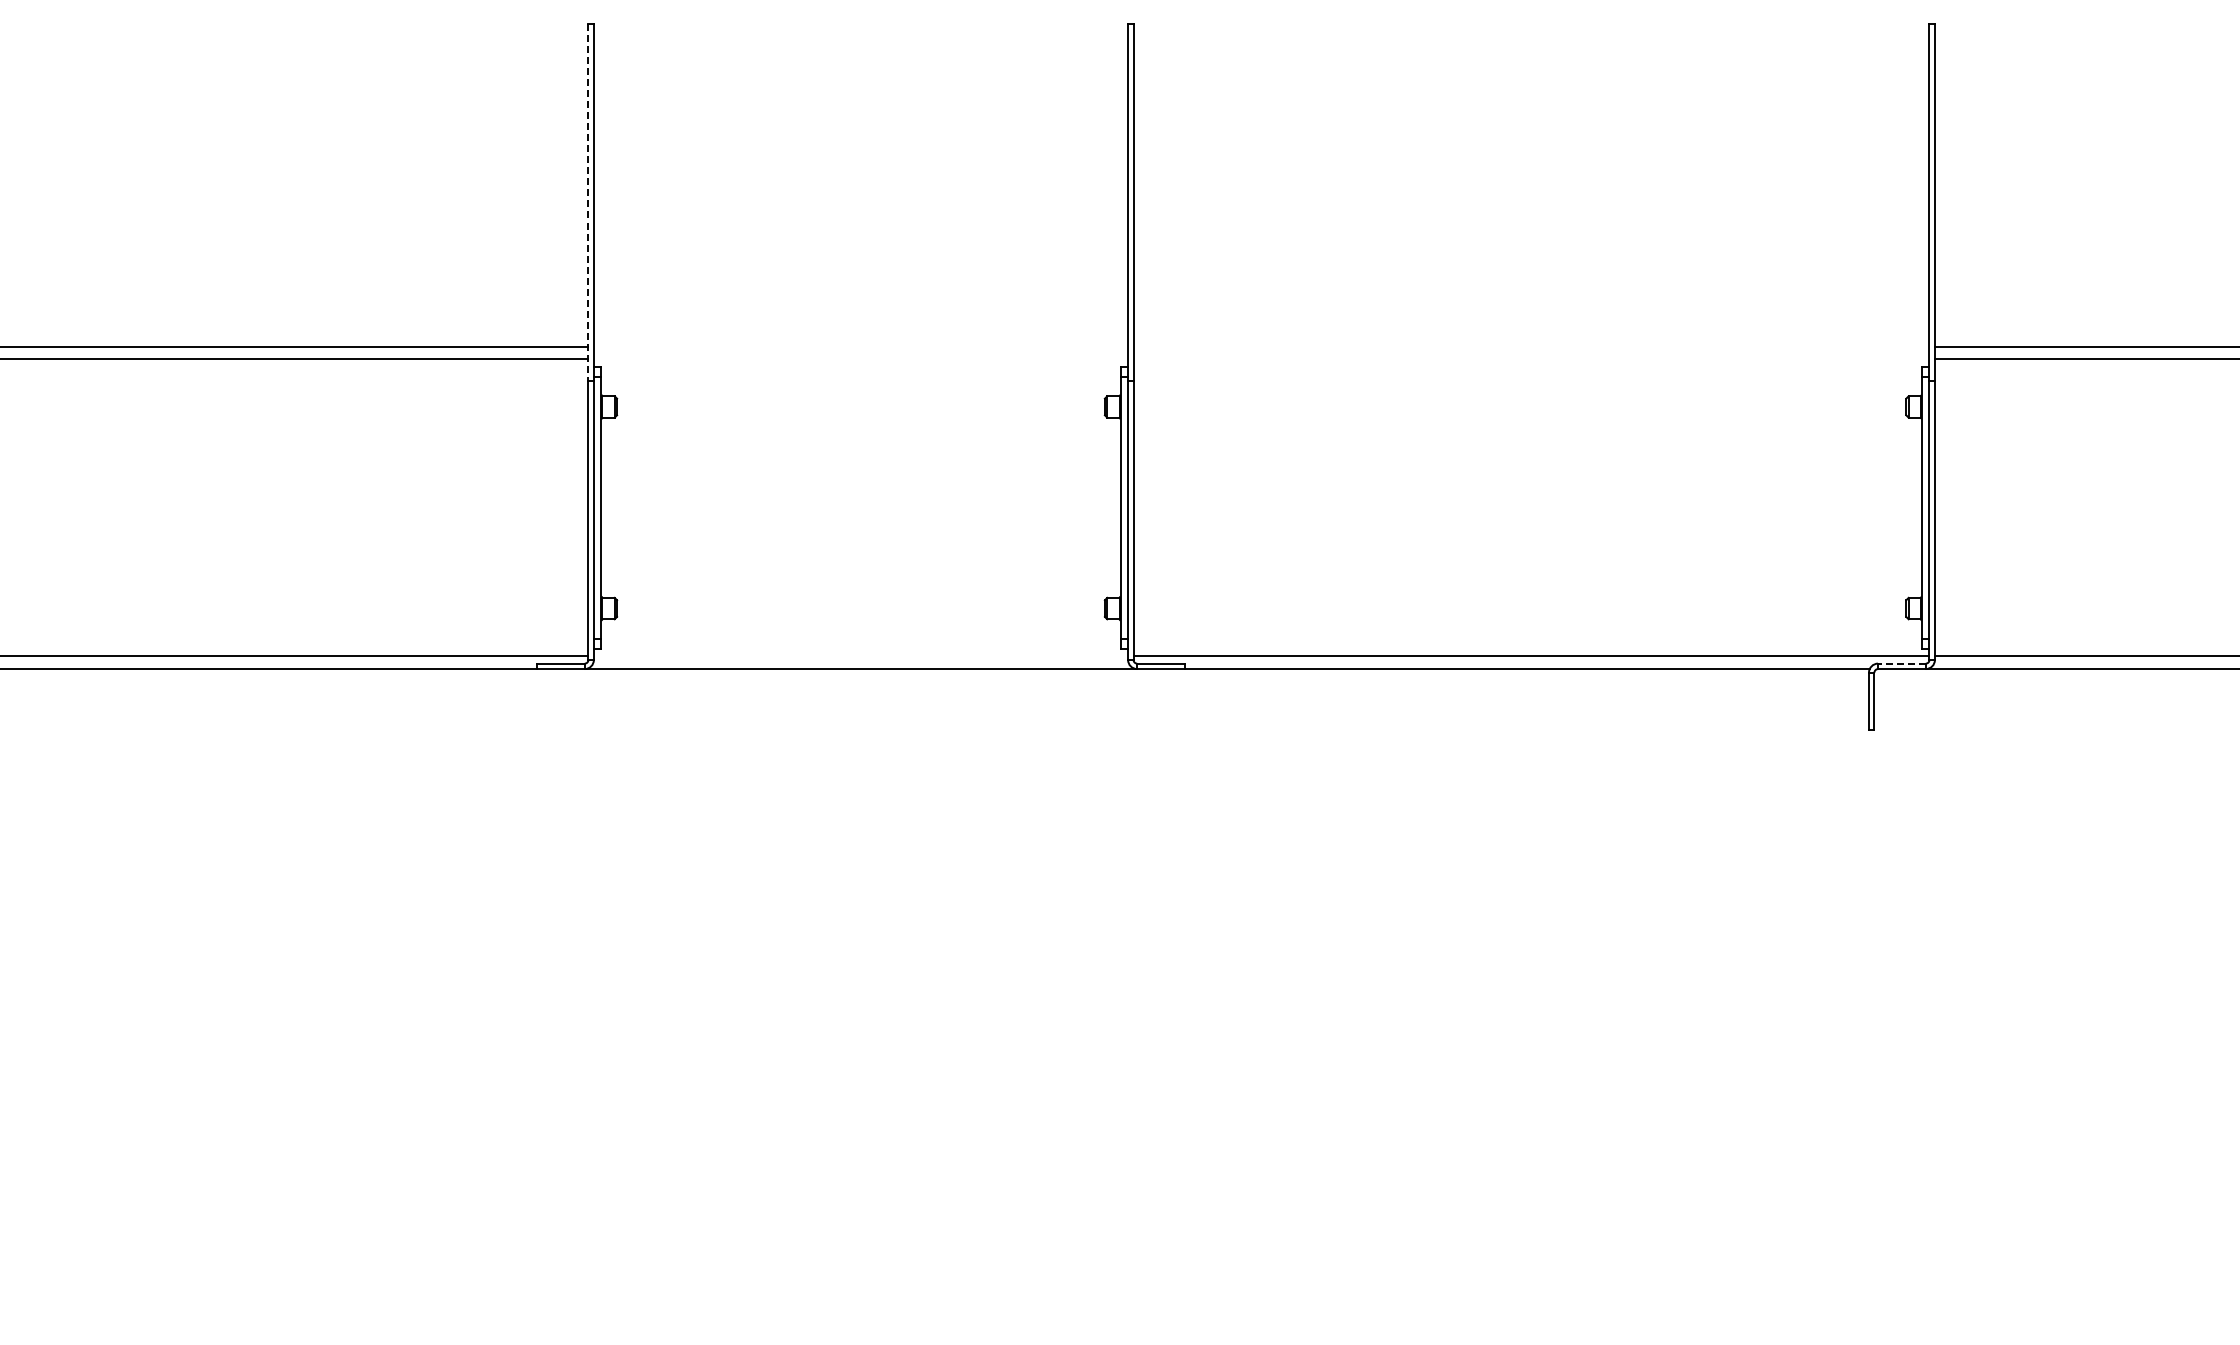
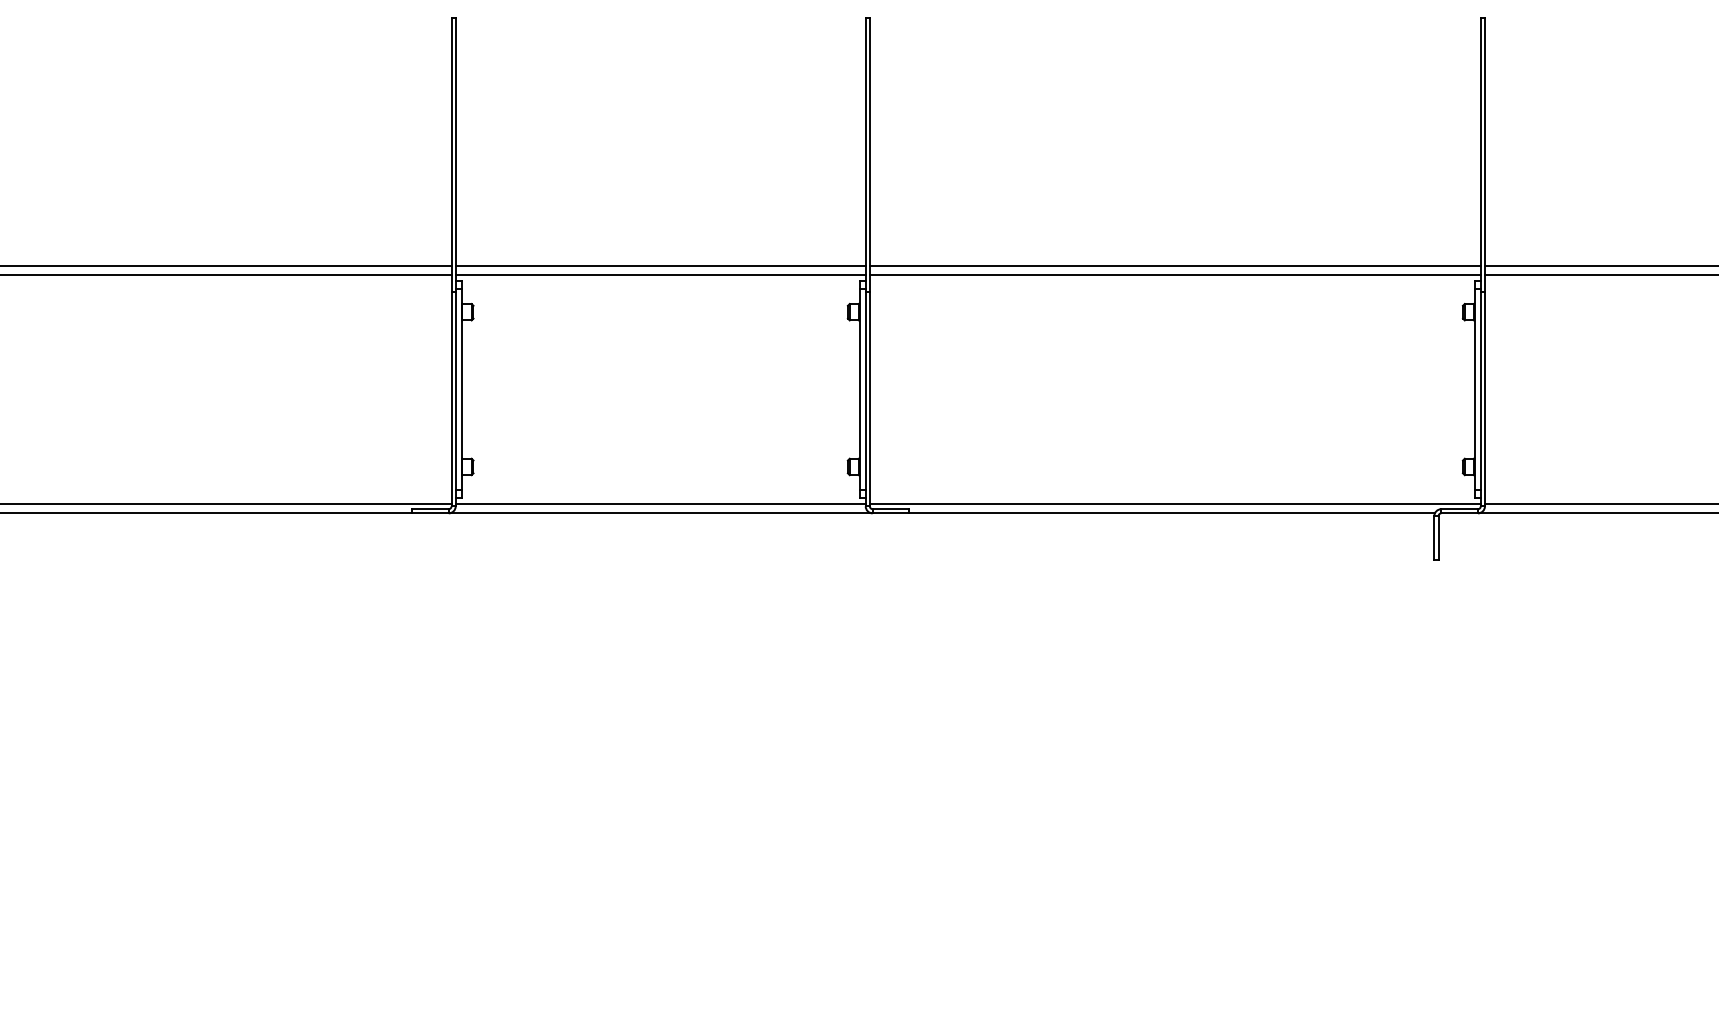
line: (588, 202) -> (451, 155), dashed -> solid
line: (860, 346) -> (660, 265), added
line: (1531, 346) -> (1175, 265), added
line: (860, 359) -> (660, 275), added
line: (1531, 359) -> (1175, 275), added
line: (860, 656) -> (660, 503), added
line: (1901, 663) -> (1459, 509), dashed -> solid

